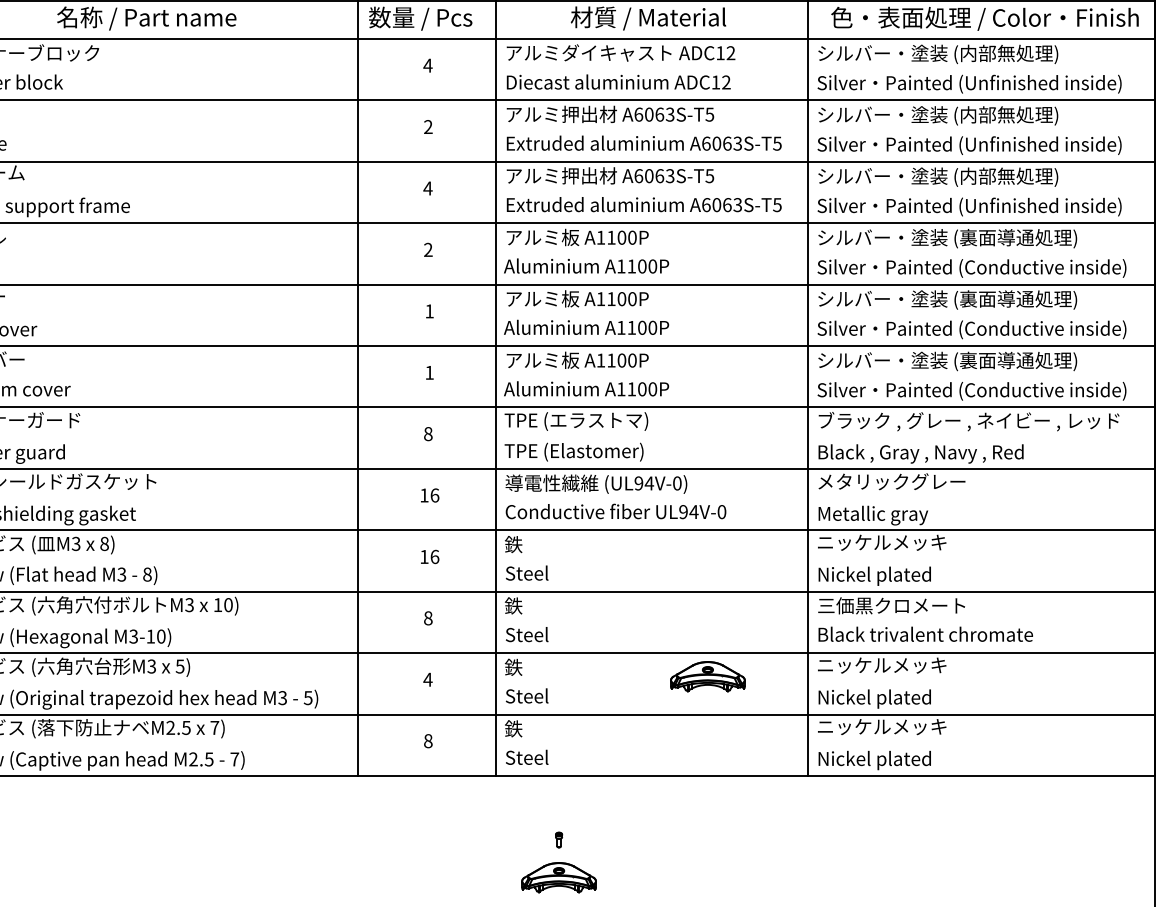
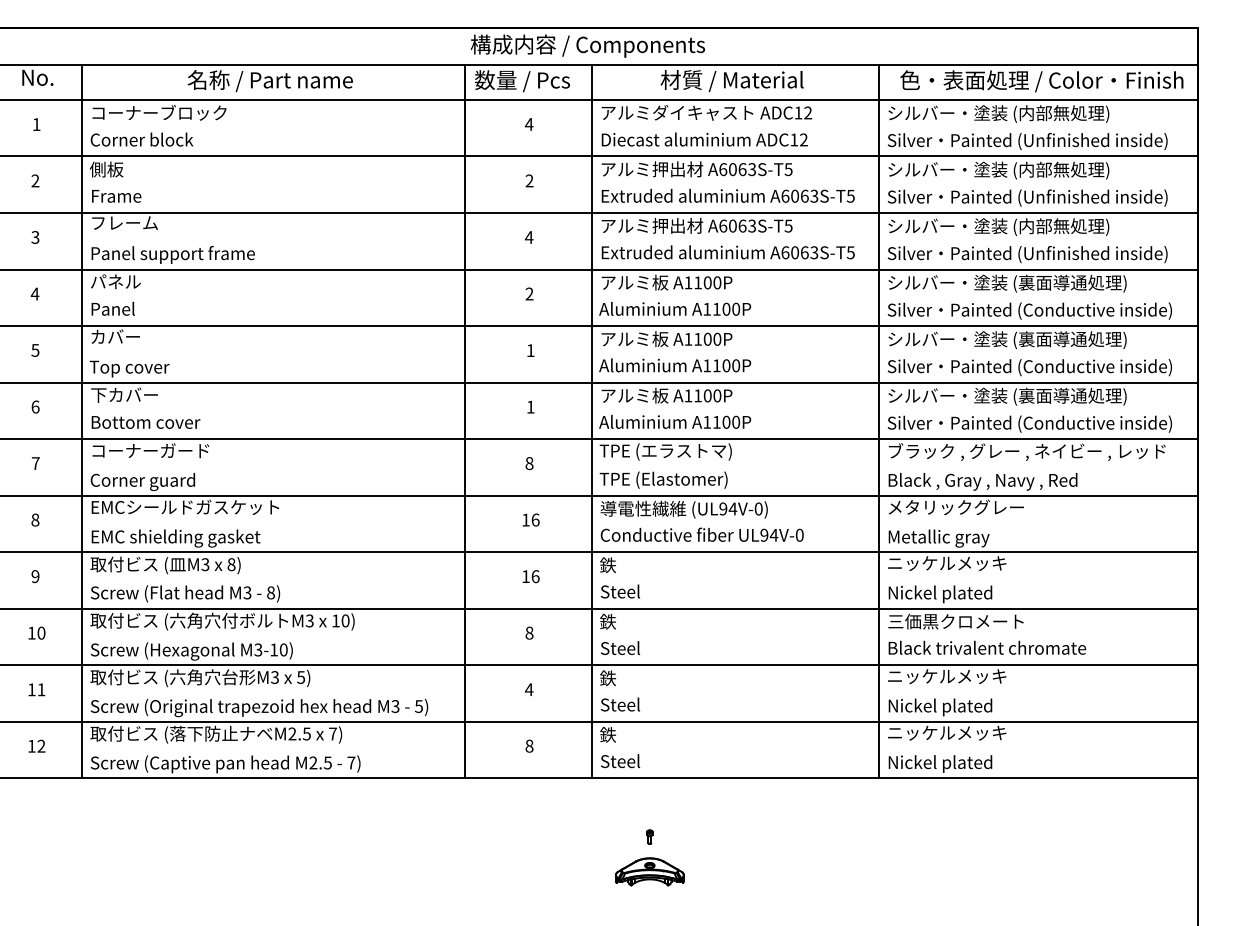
part: (707, 676) -> (786, 686), removed

